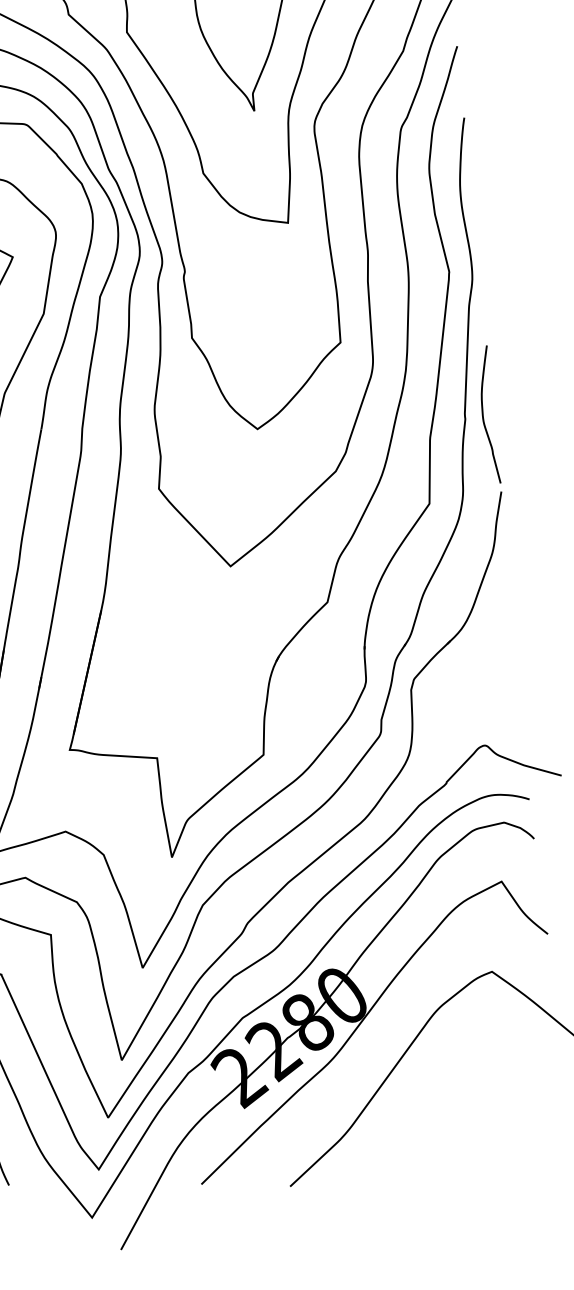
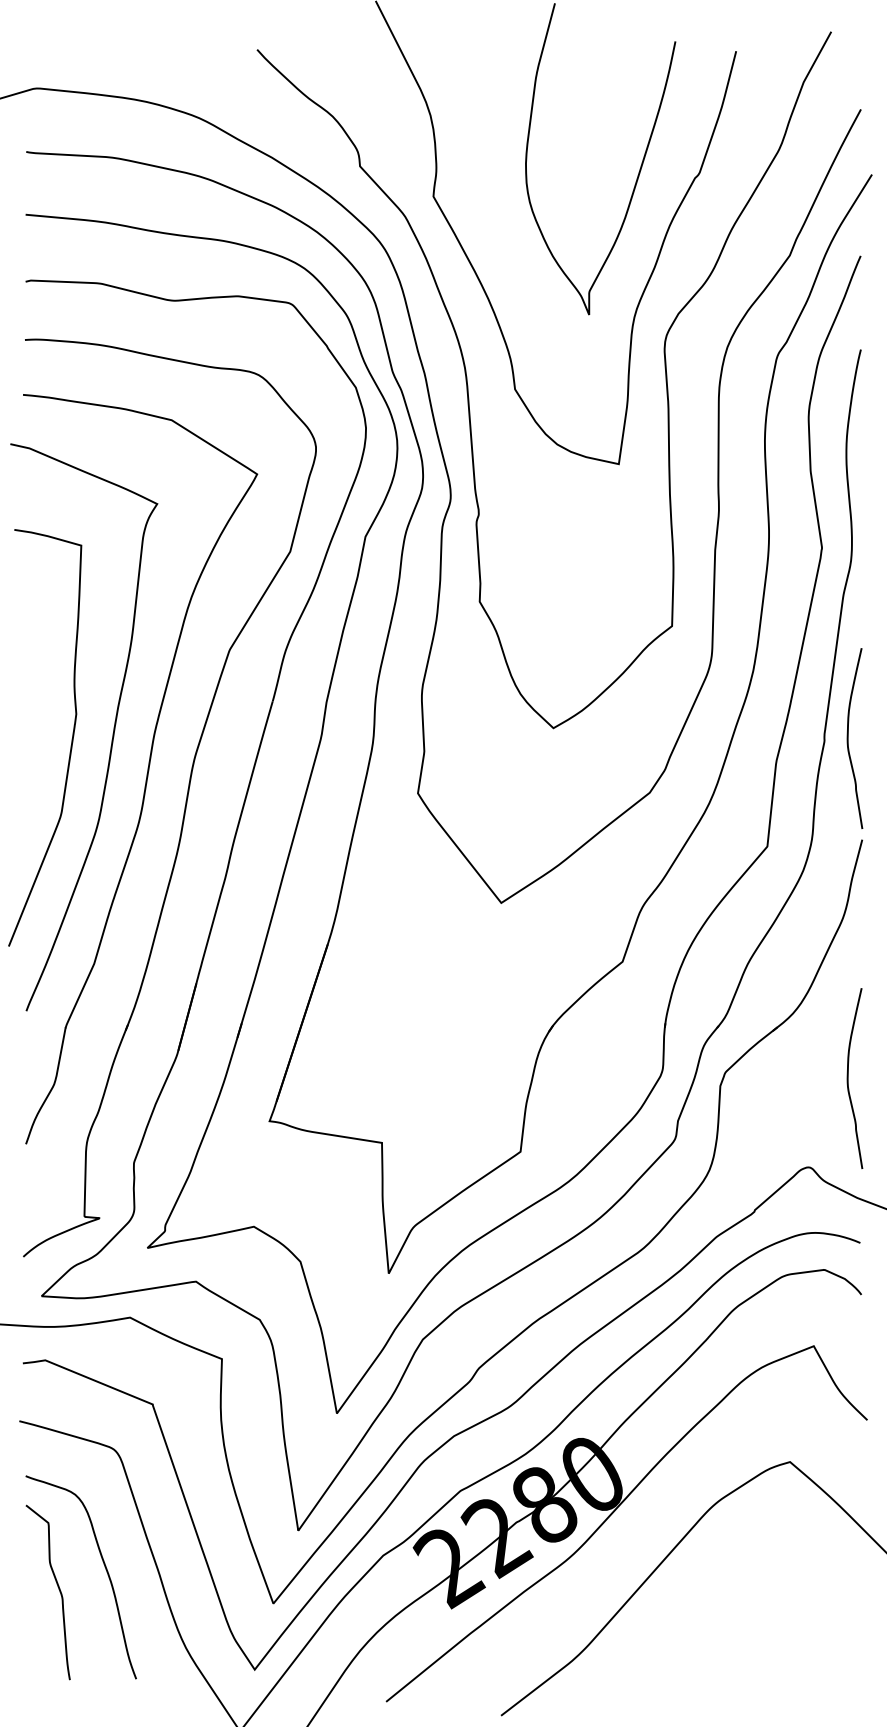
curve: (508, 674) -> (848, 1078), added

